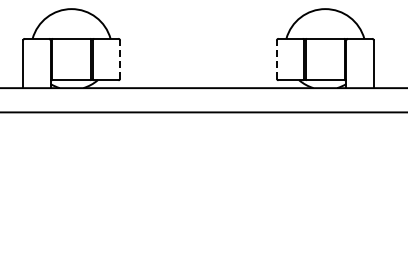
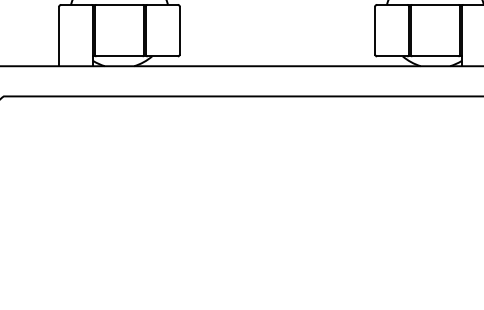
line: (120, 59) -> (180, 30), dashed -> solid
line: (276, 59) -> (374, 30), dashed -> solid

